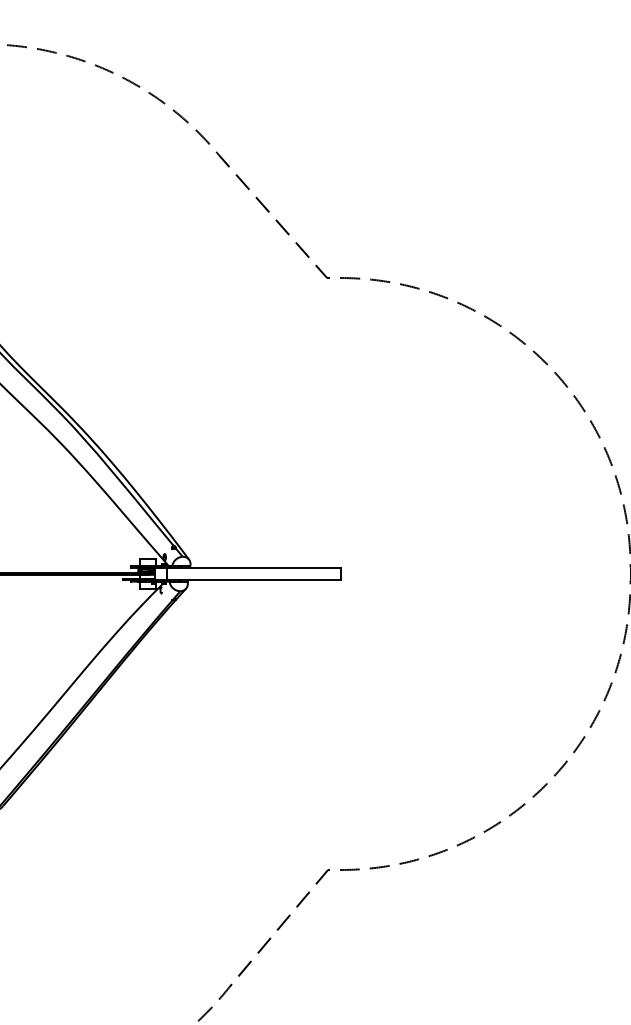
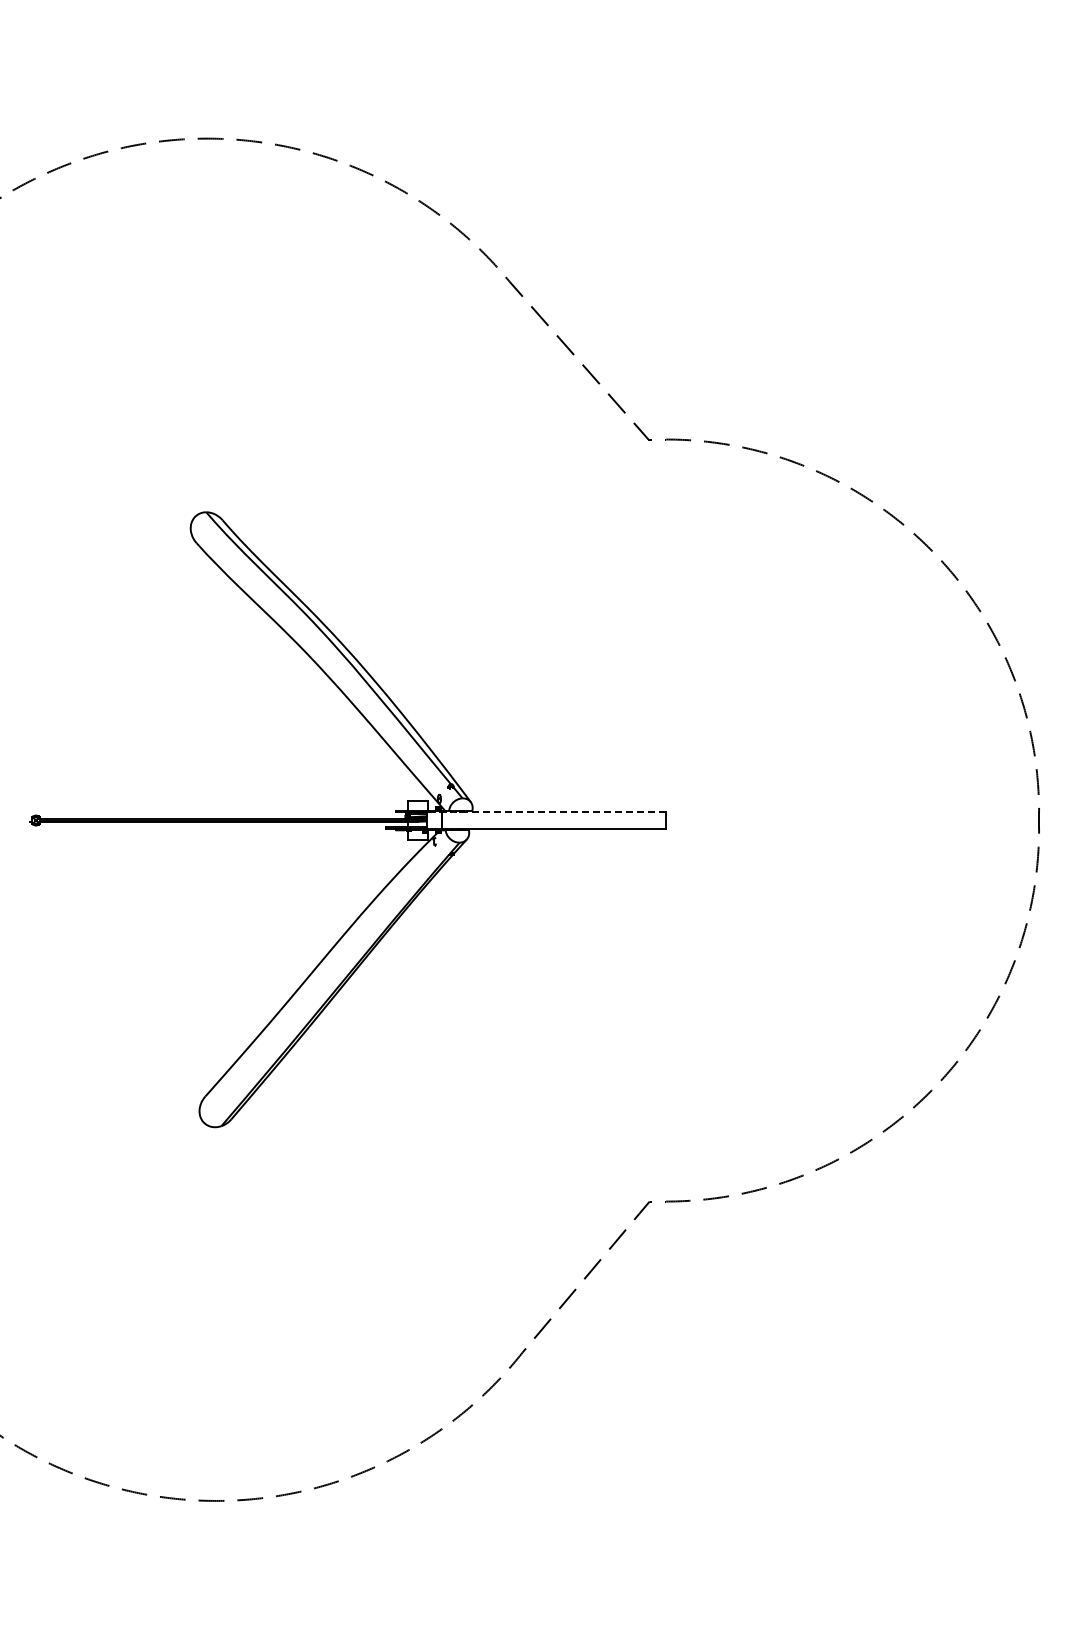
line: (247, 567) -> (546, 812), solid -> dashed

